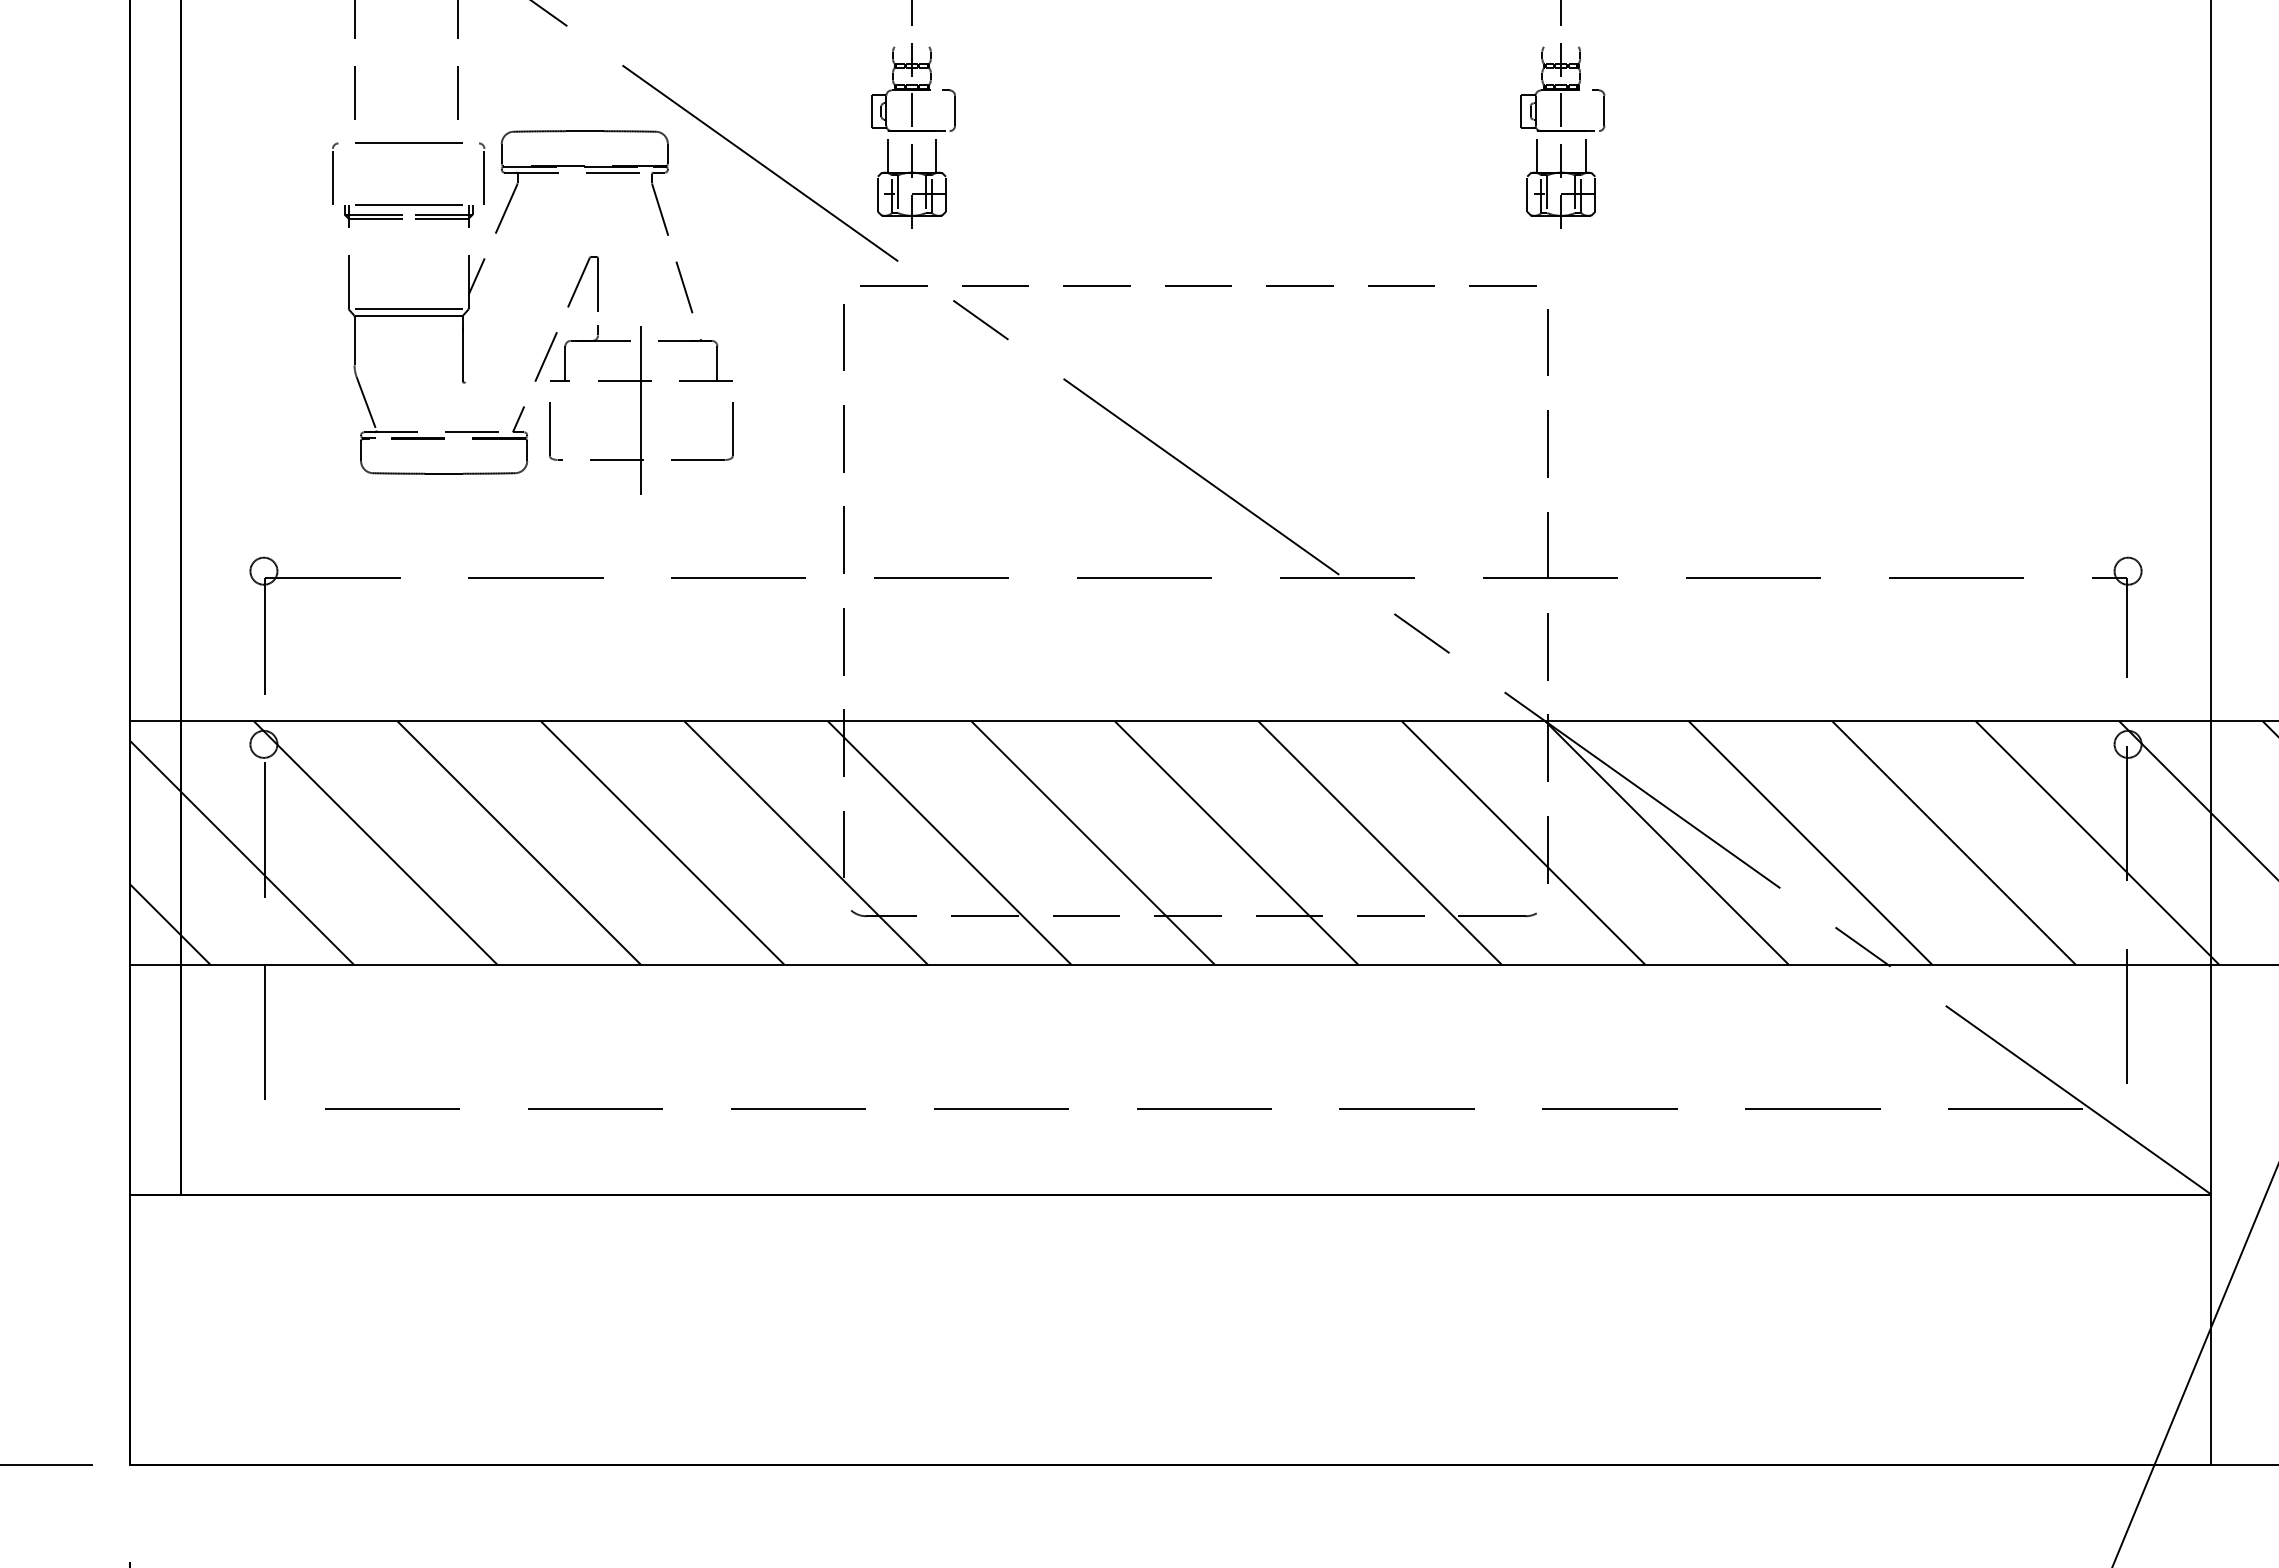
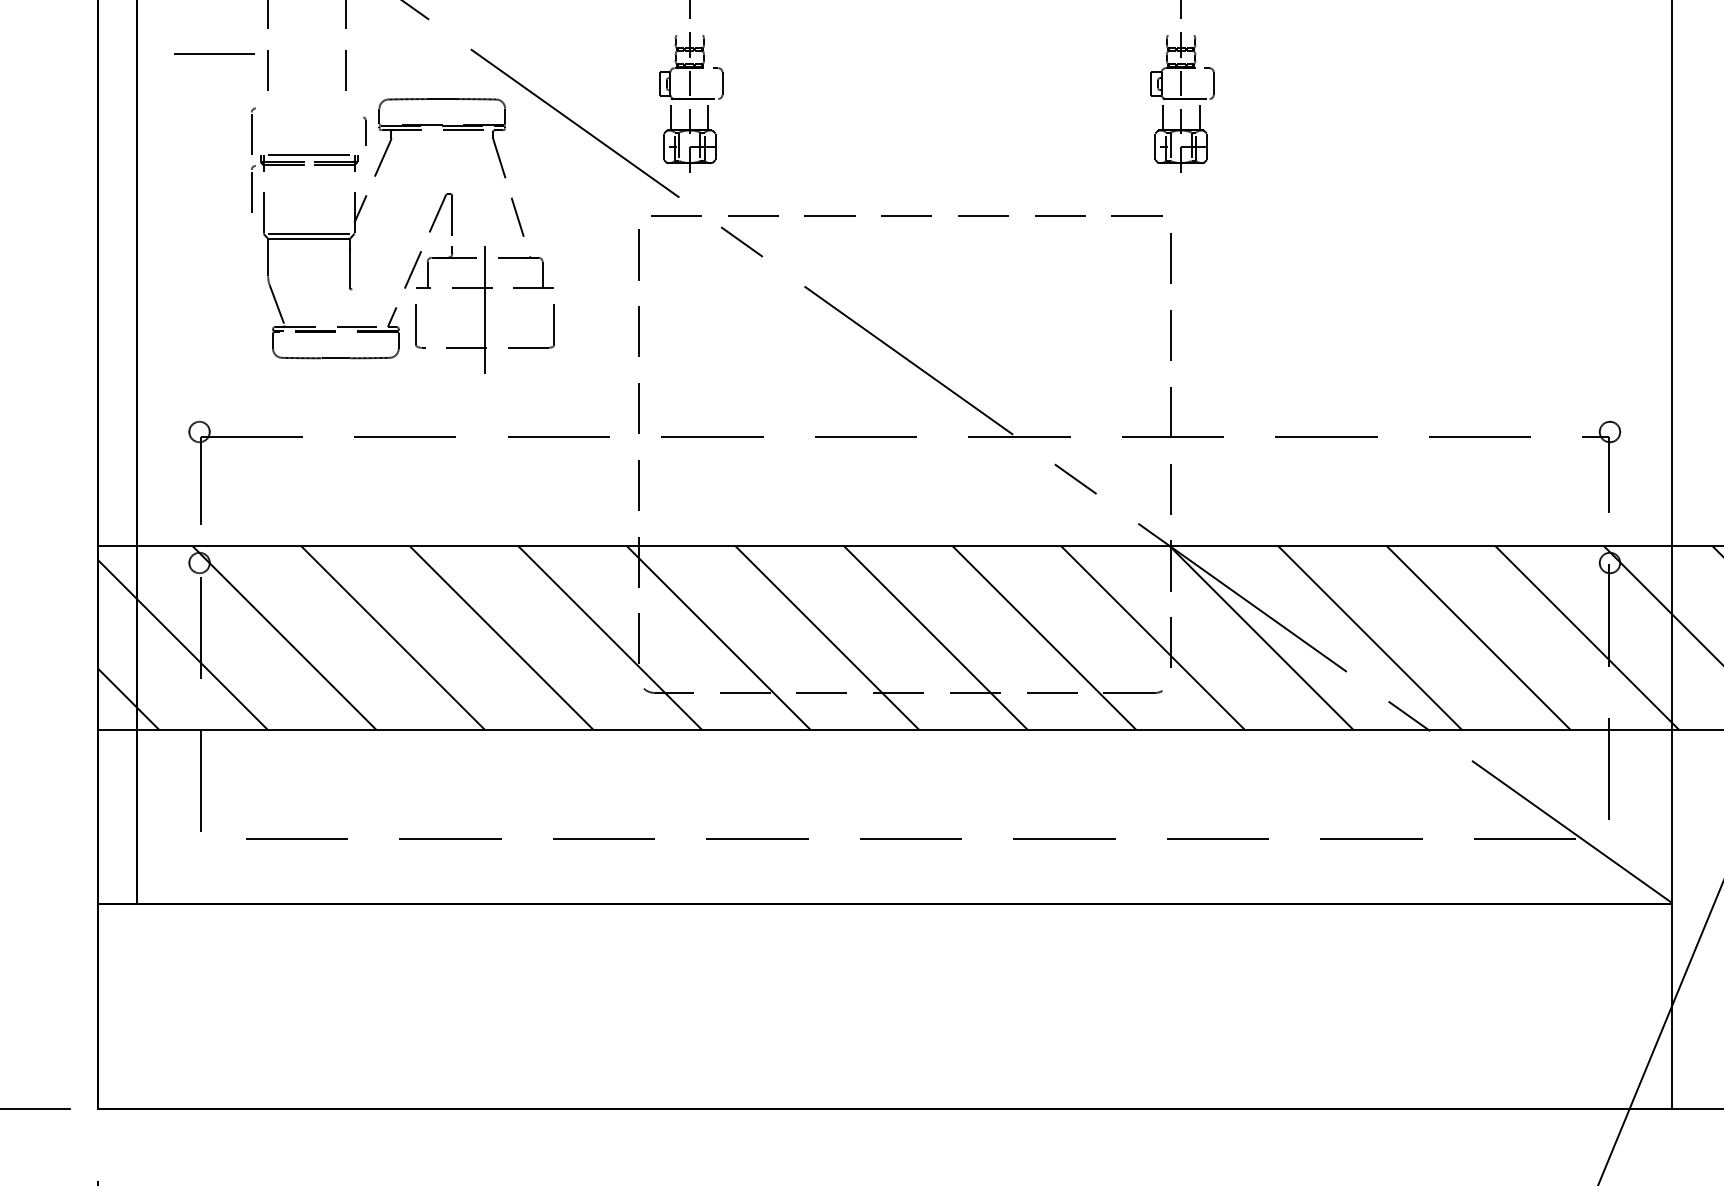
line: (408, 142) -> (214, 53), moved
part: (482, 173) -> (364, 131), size x0.6
part: (335, 249) -> (253, 188), added

